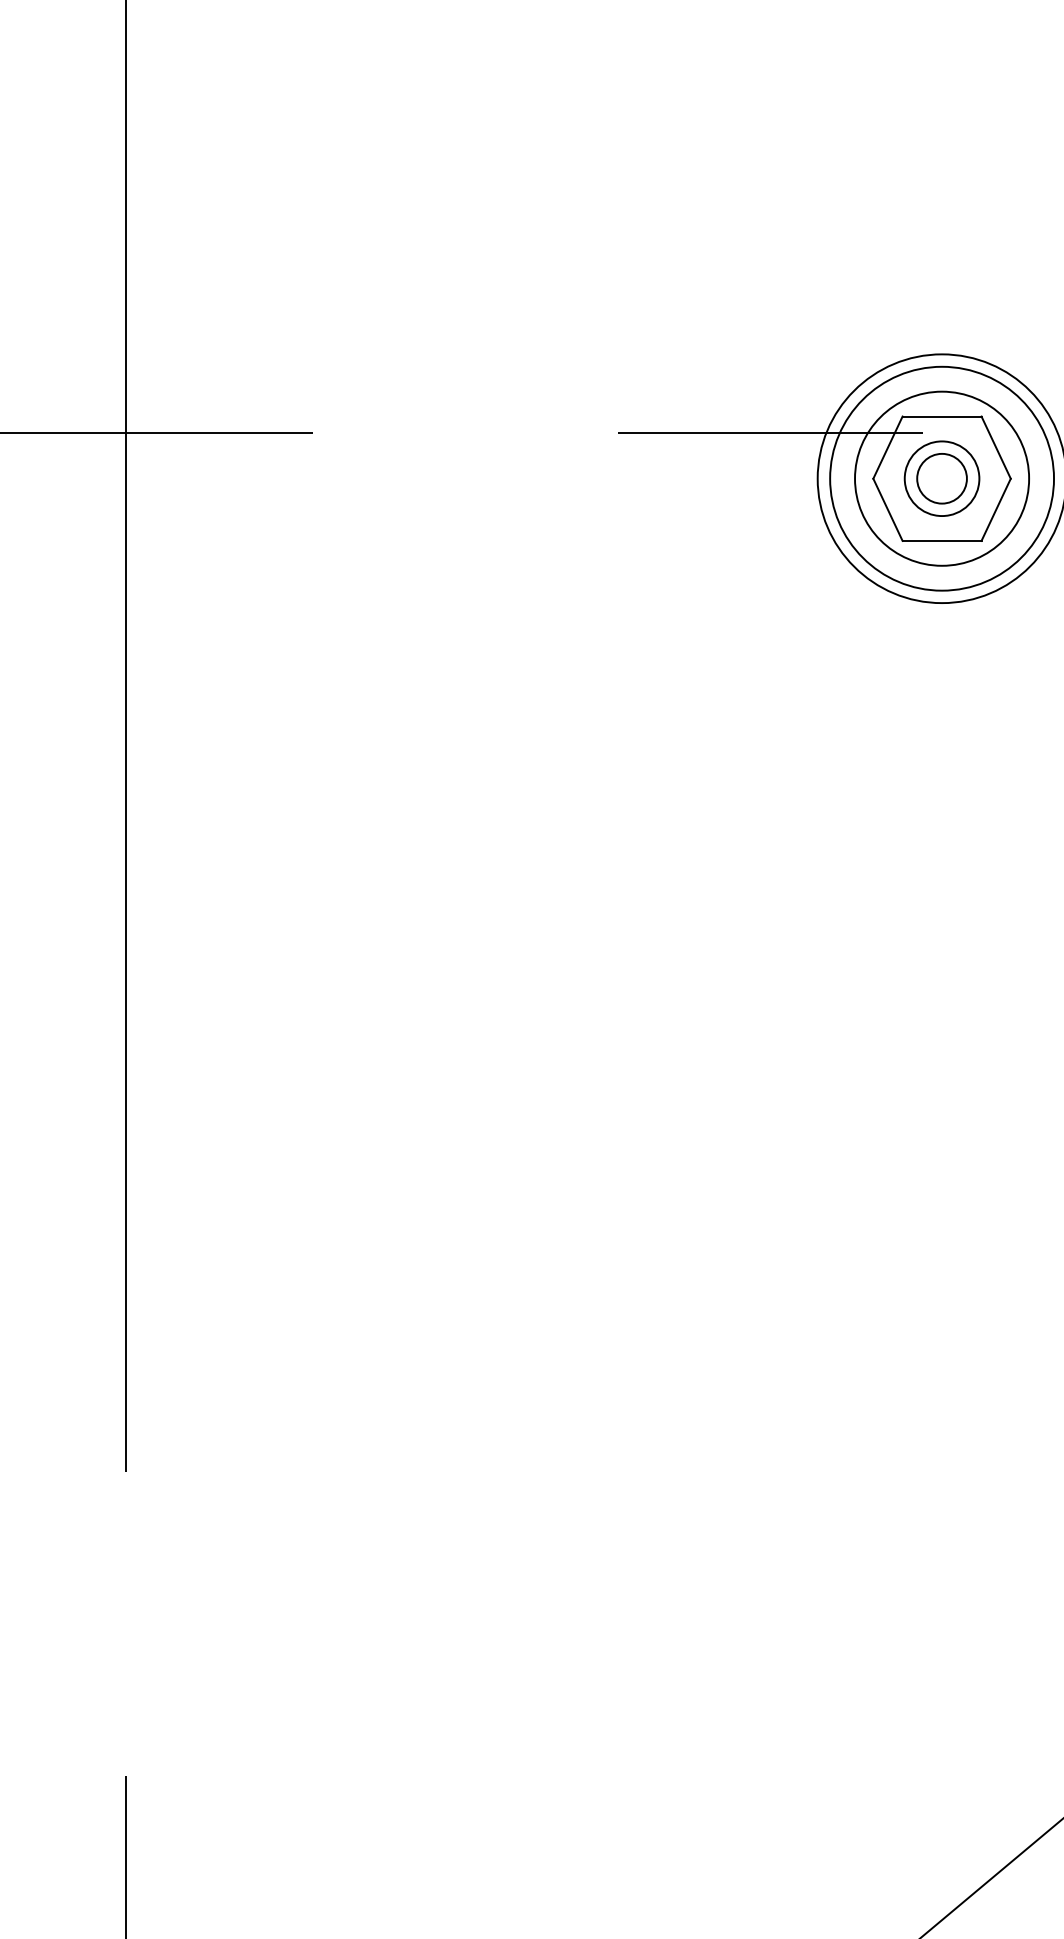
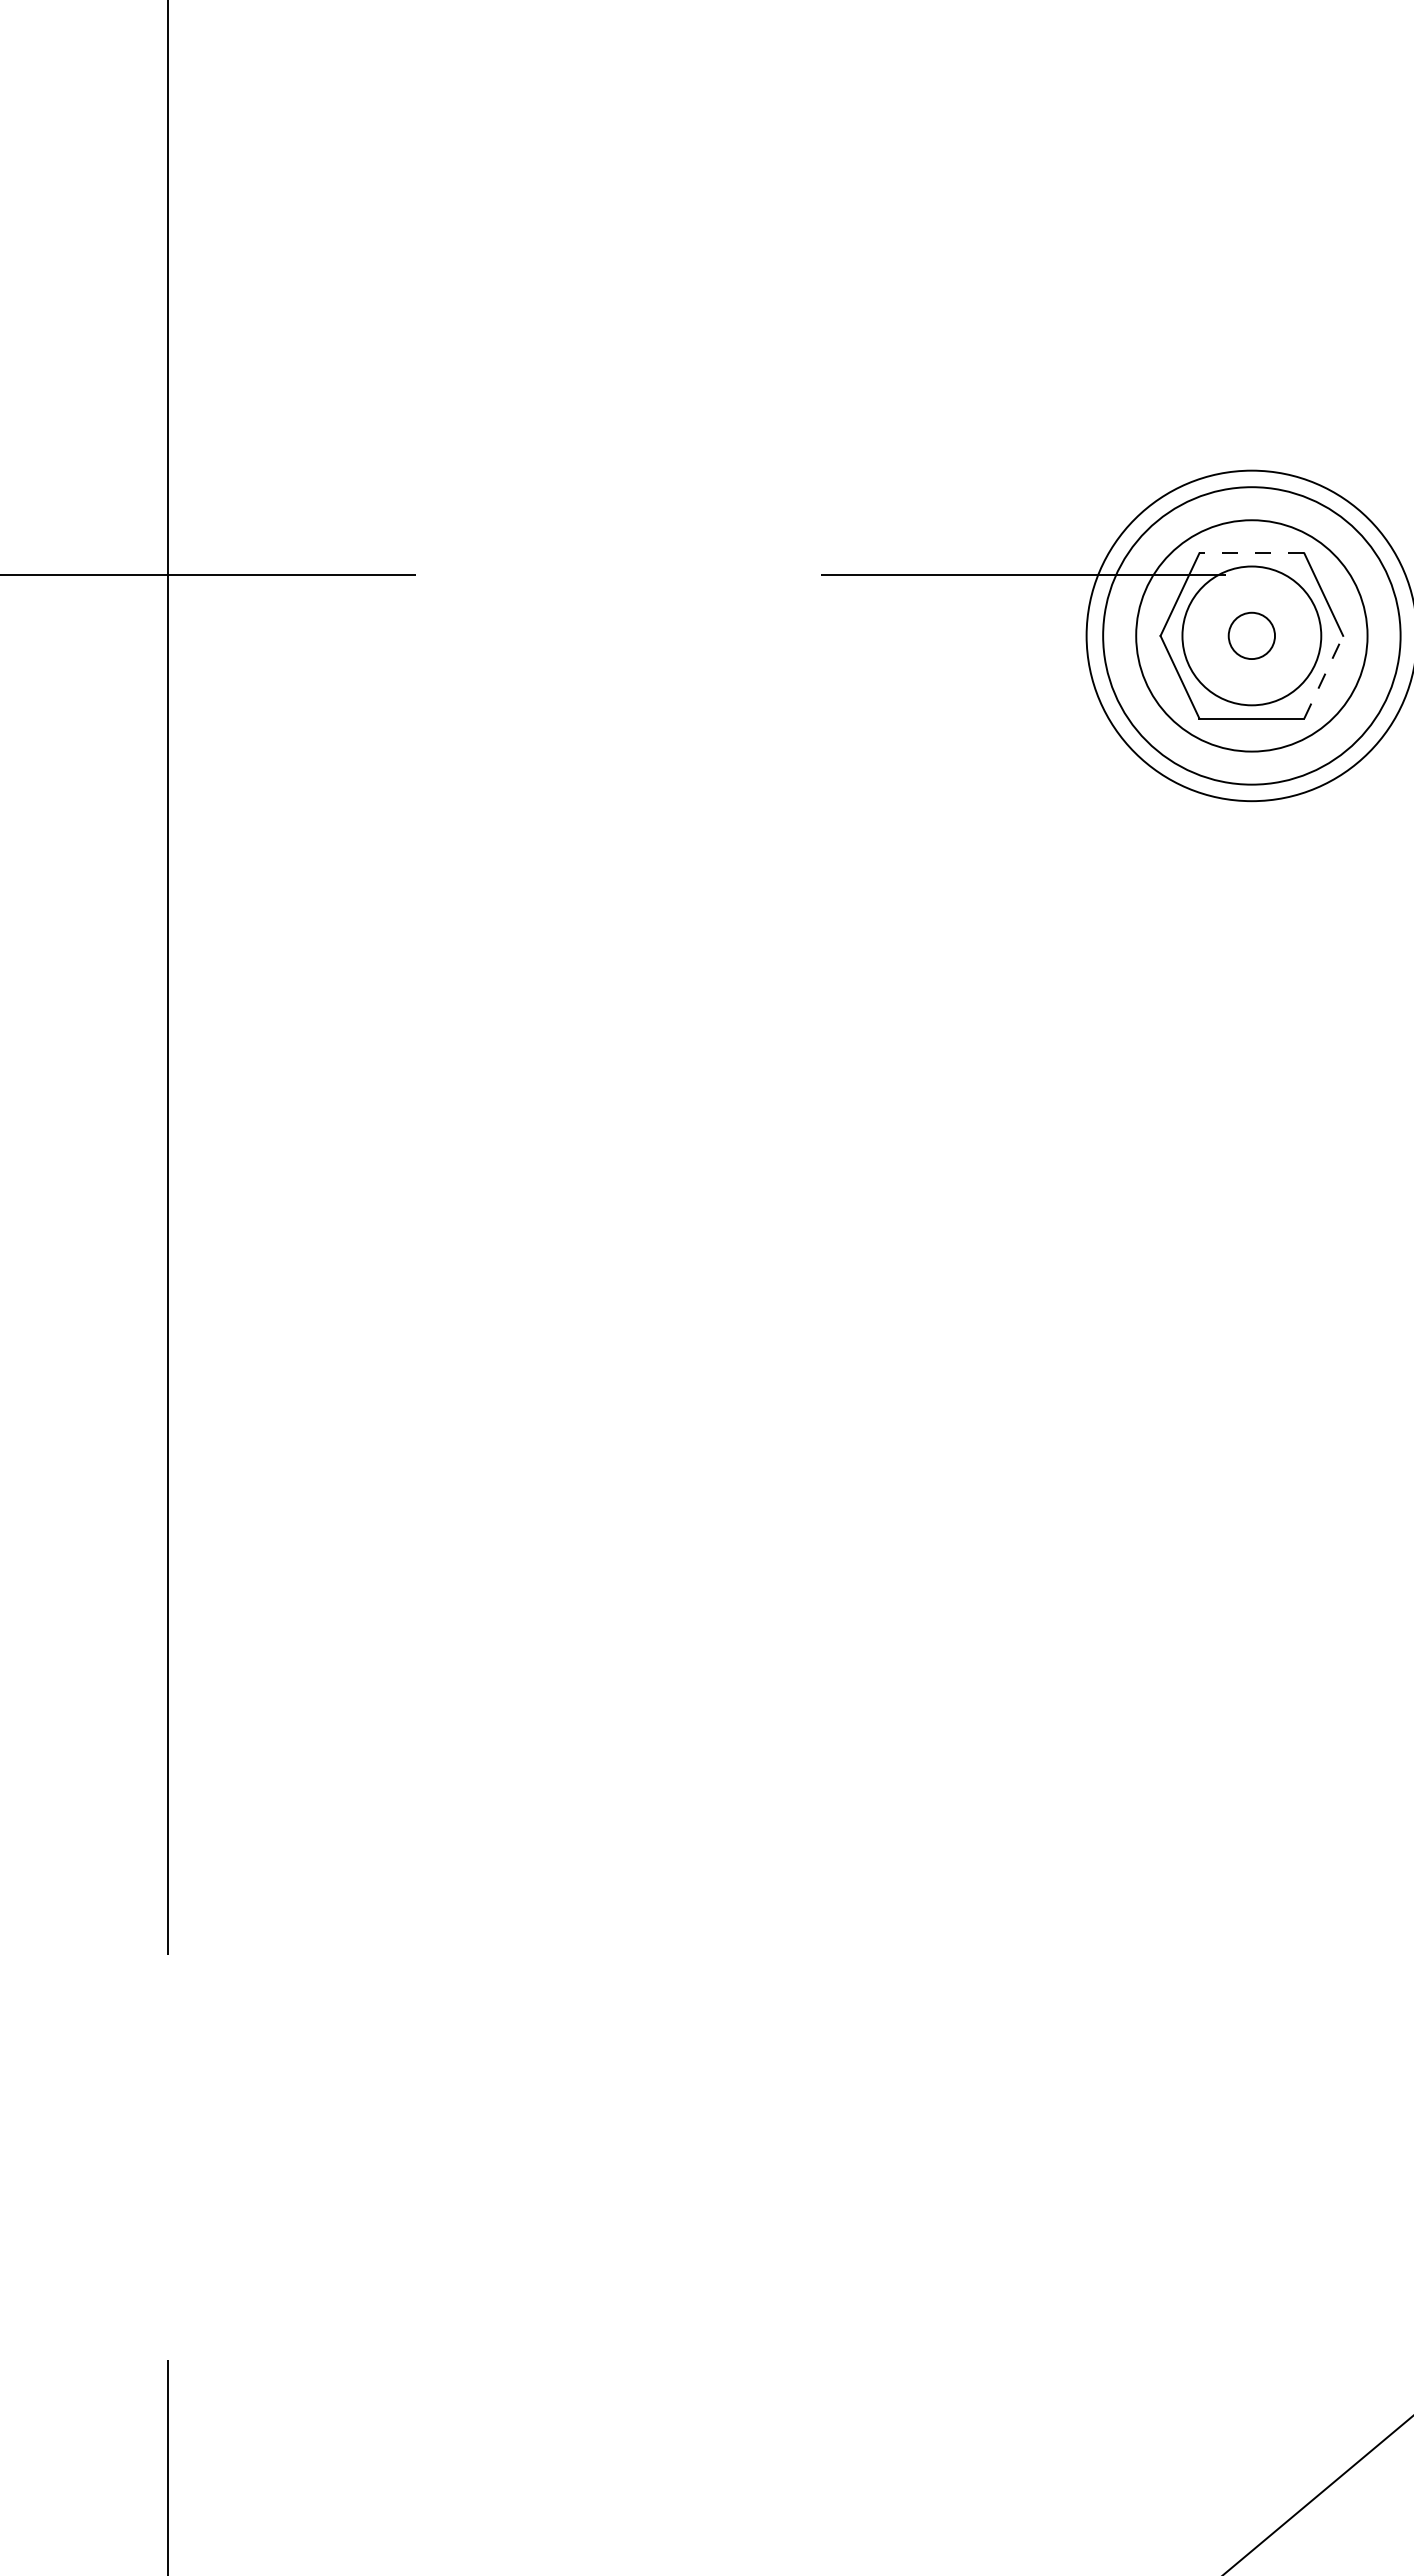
line: (941, 416) -> (1251, 553), solid -> dashed
circle: (941, 478) -> (1251, 635), size x0.7
circle: (941, 478) -> (1251, 635), size x1.4
line: (995, 510) -> (1323, 677), solid -> dashed

